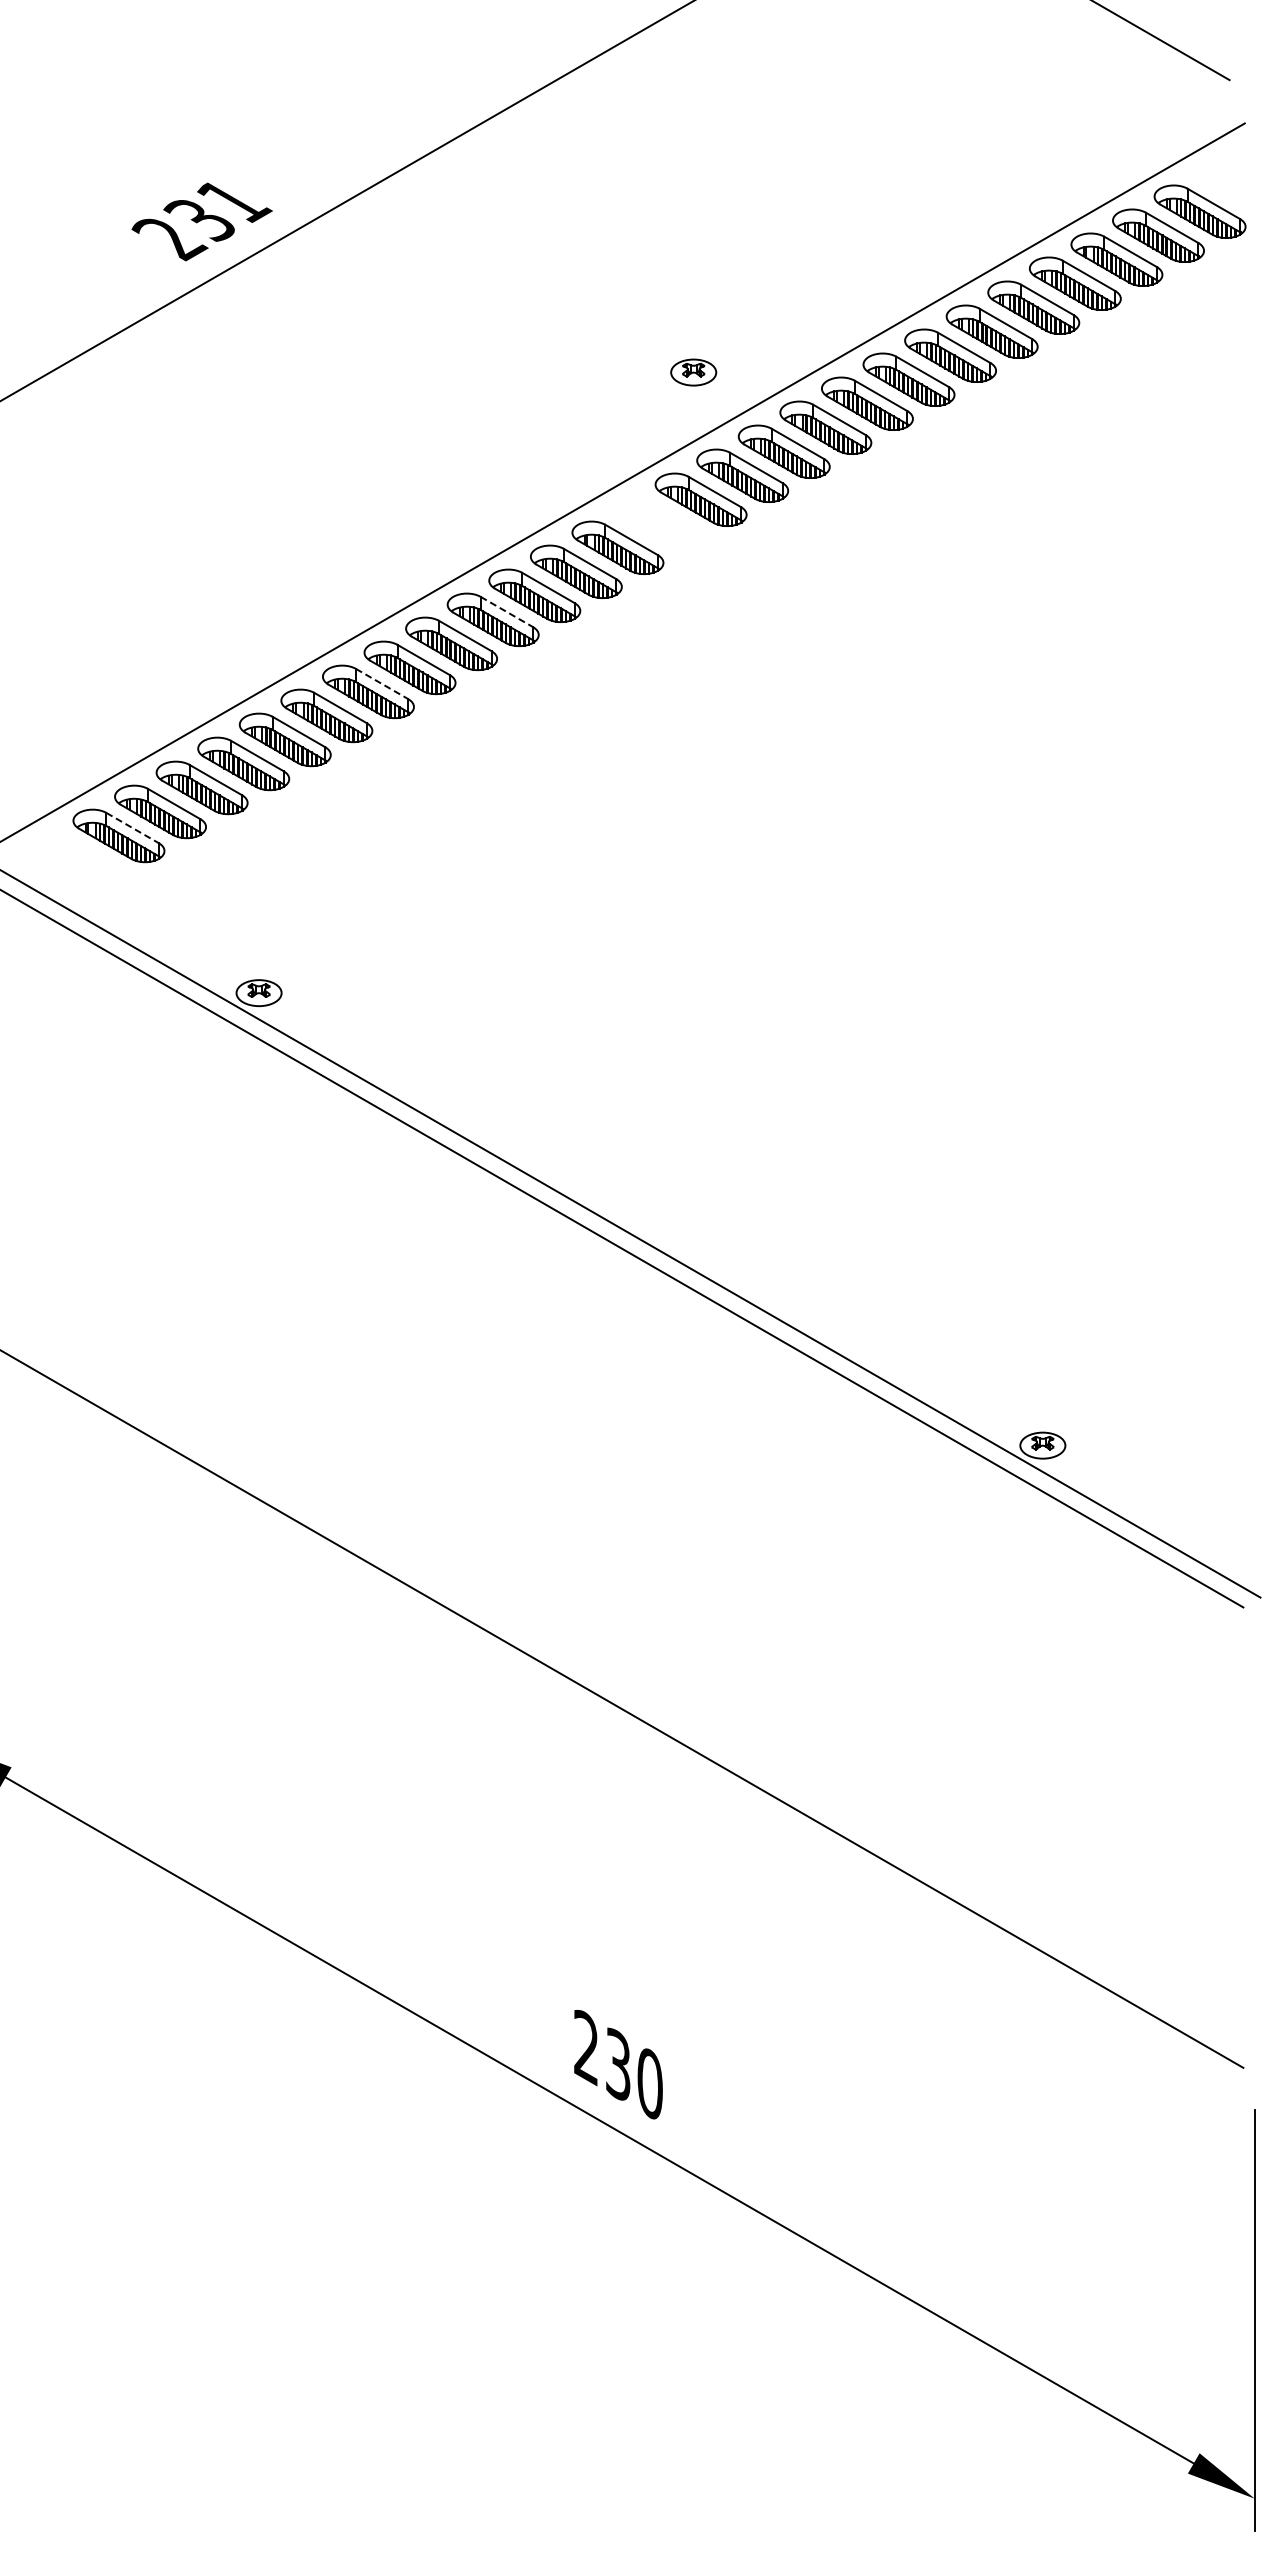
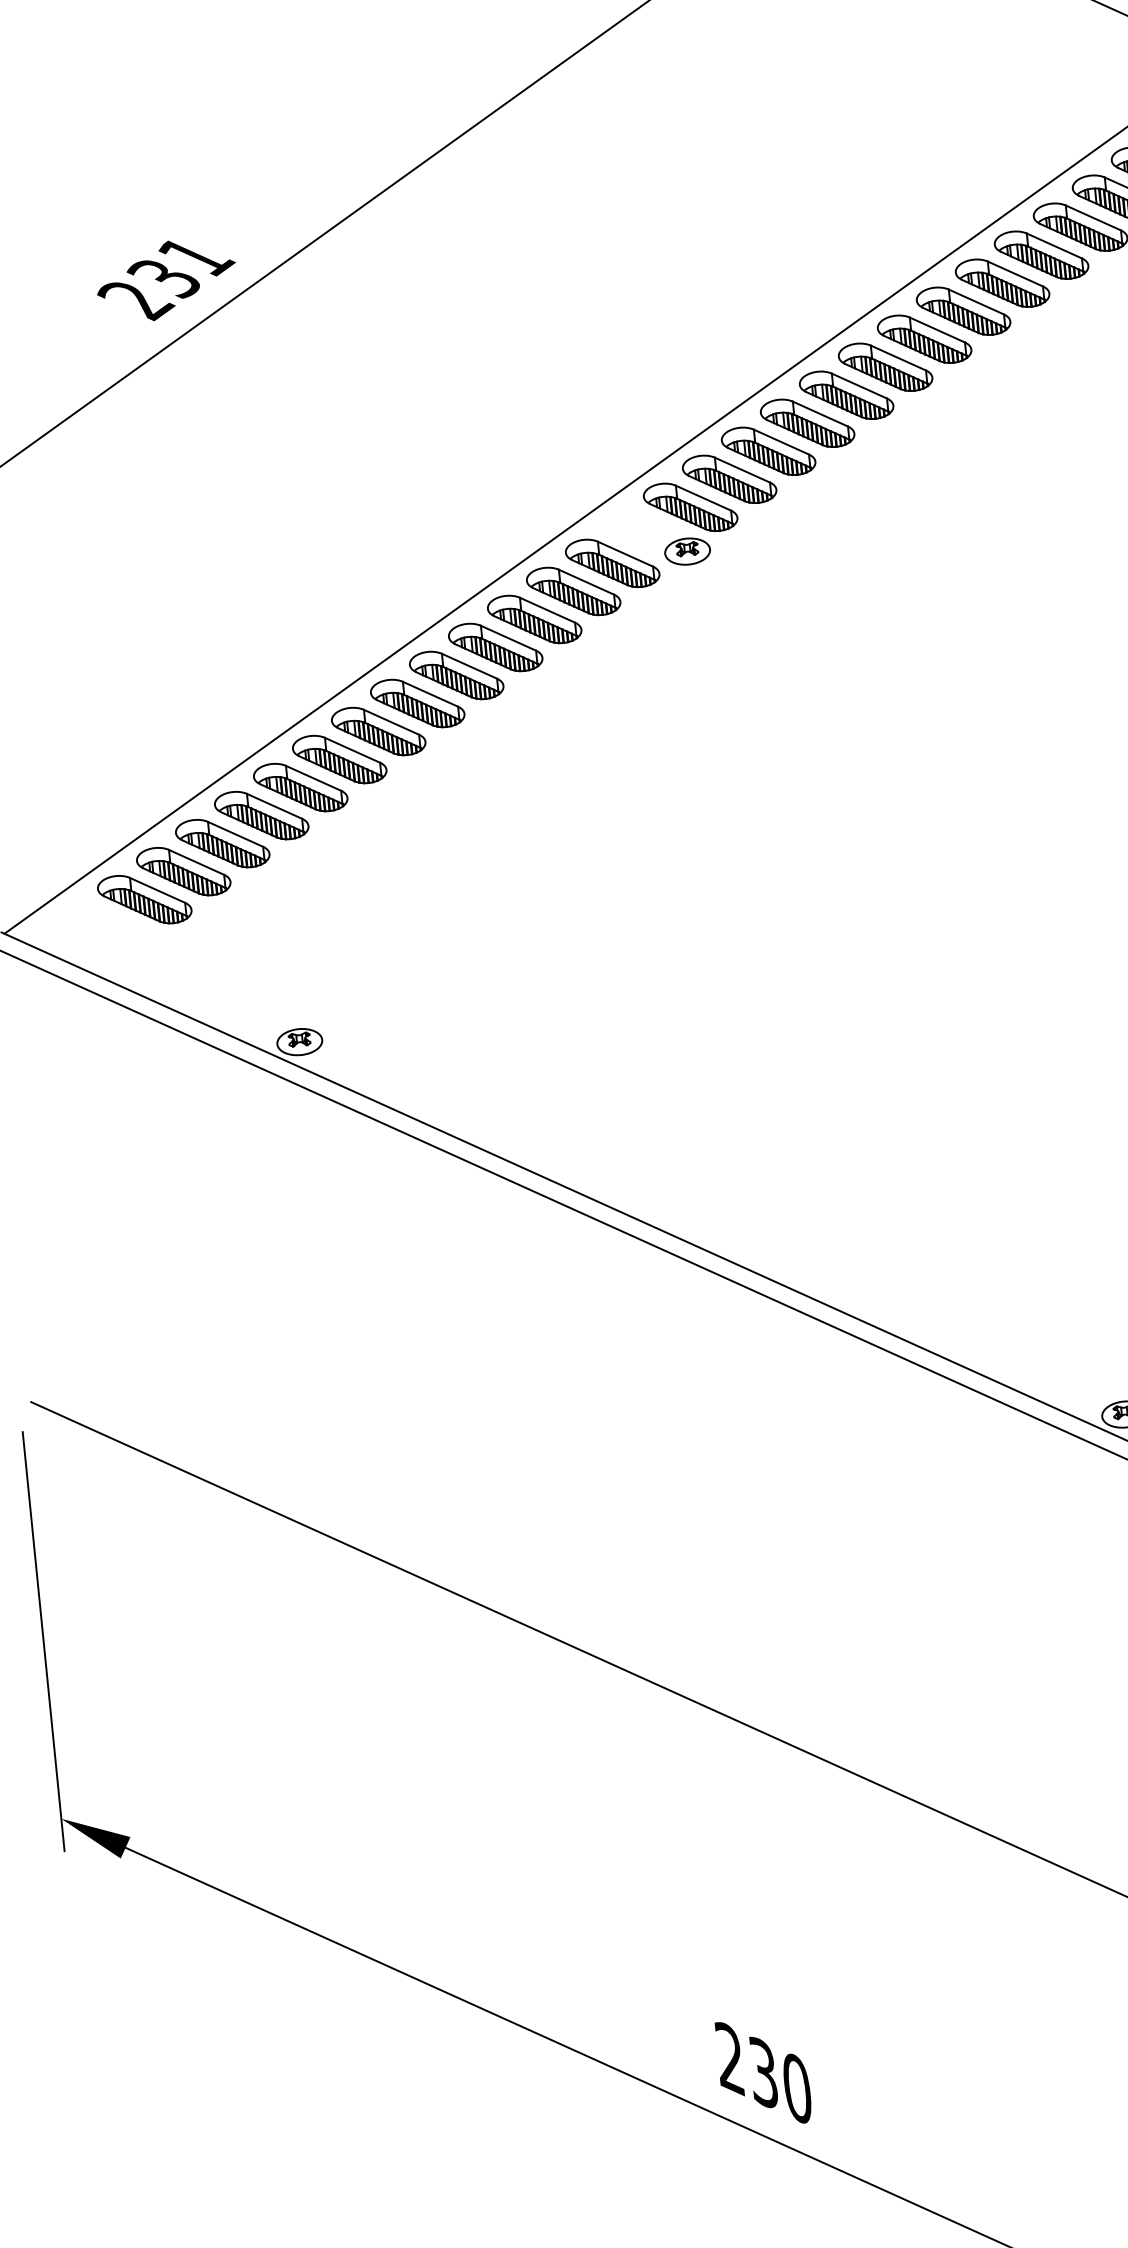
part: (693, 372) -> (687, 551), moved
line: (507, 612) -> (509, 638), dashed -> solid
line: (382, 684) -> (391, 722), dashed -> solid
line: (133, 828) -> (158, 890), dashed -> solid

